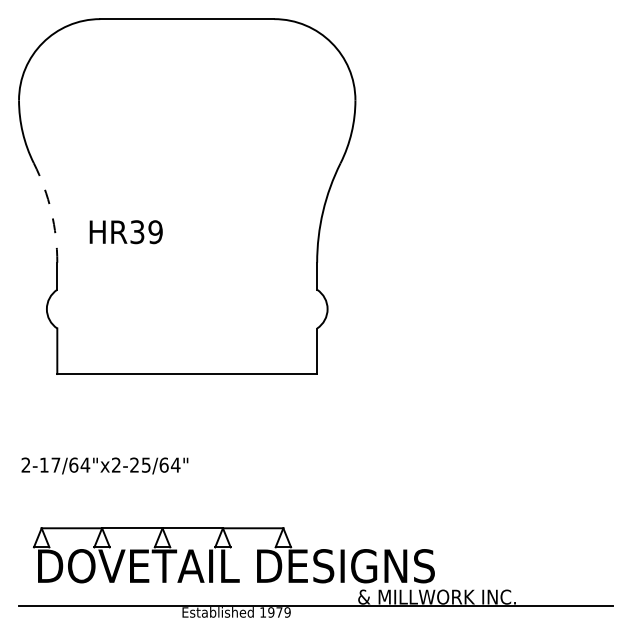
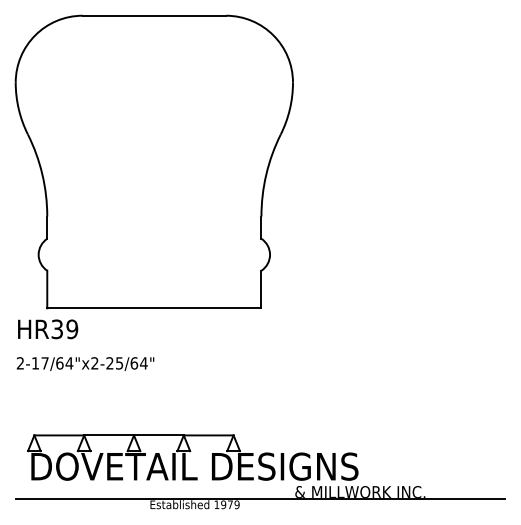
arc: (51, 211) -> (42, 174), dashed -> solid
text: (126, 232) -> (48, 329), moved
text: (104, 465) -> (85, 363), moved

